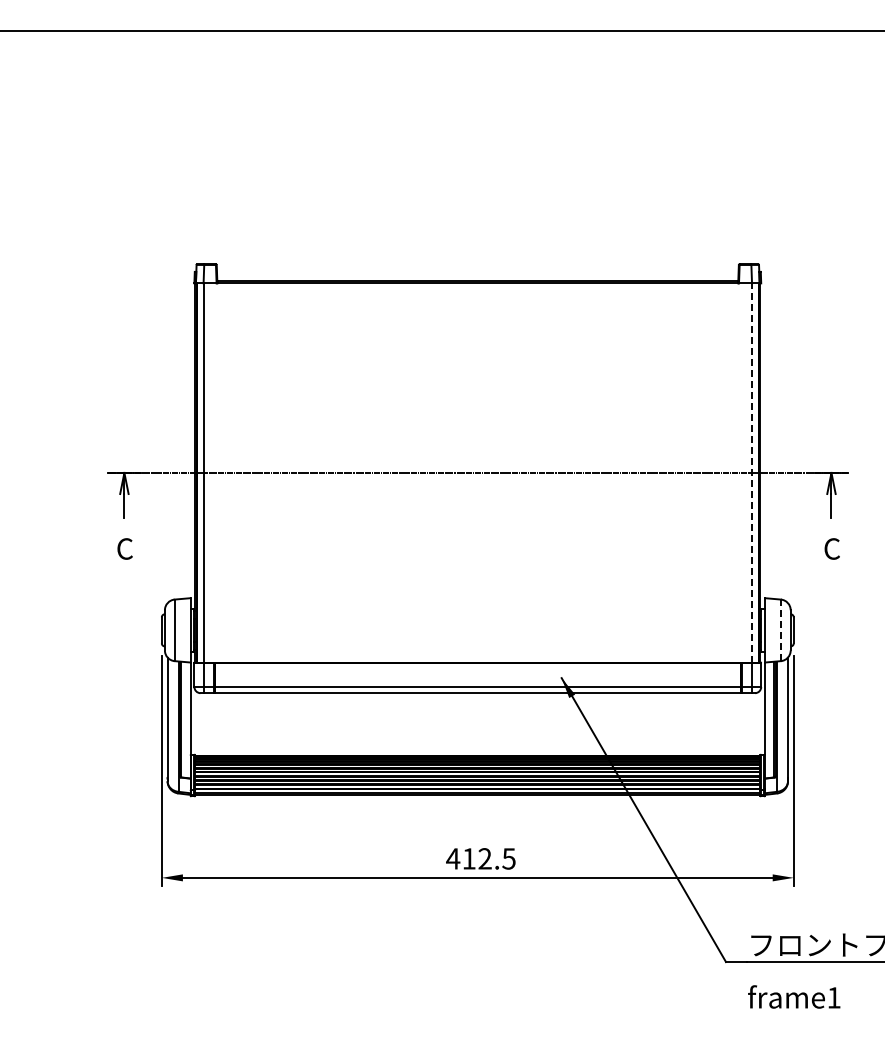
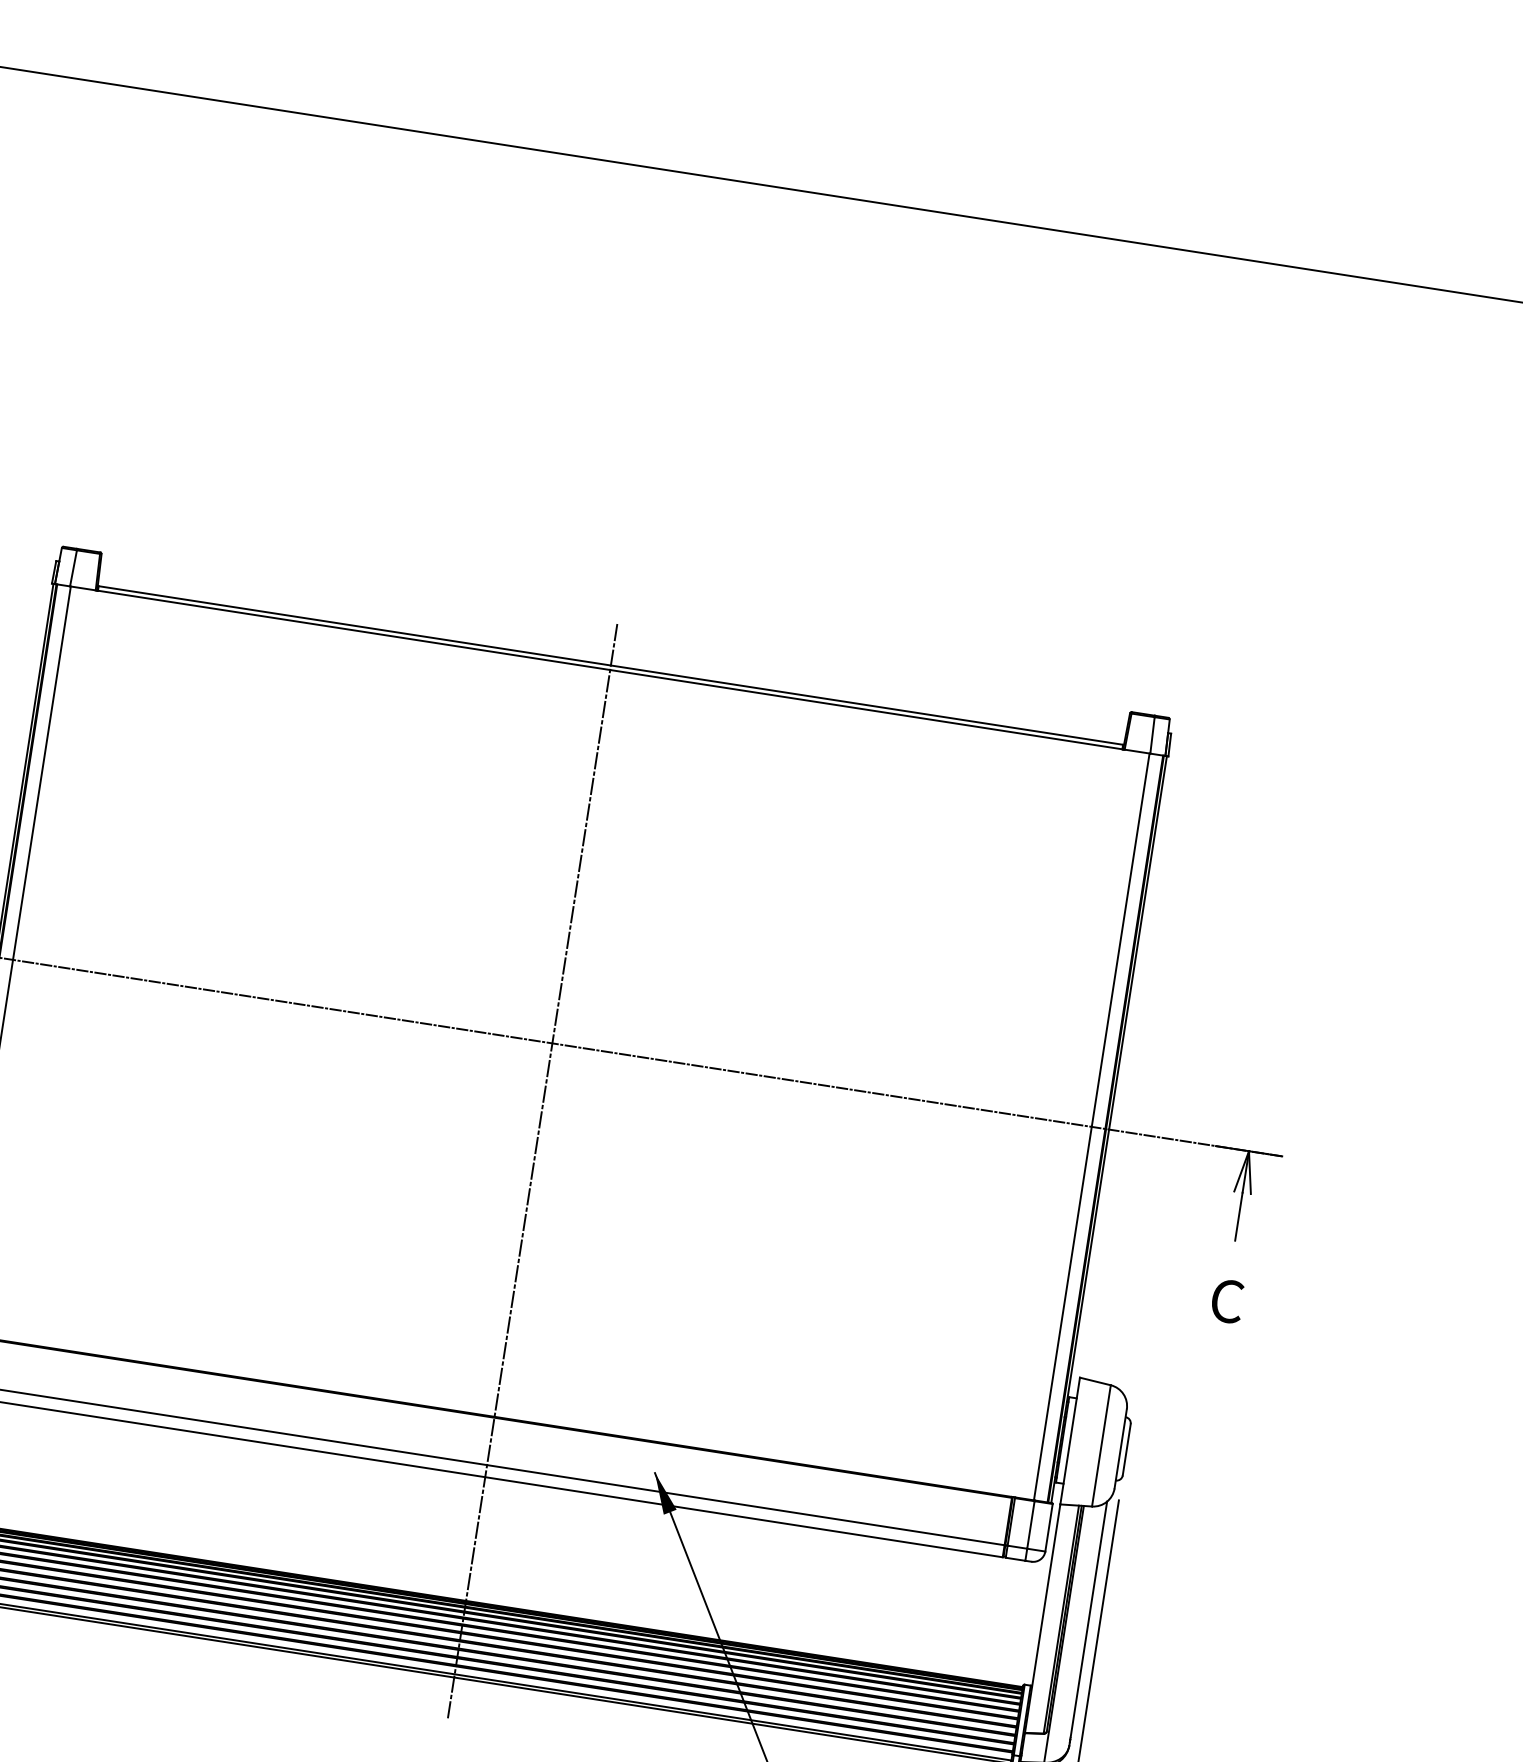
line: (751, 472) -> (1091, 1125), dashed -> solid
line: (477, 537) -> (532, 1170), added
line: (780, 630) -> (1100, 1446), dashed -> solid

